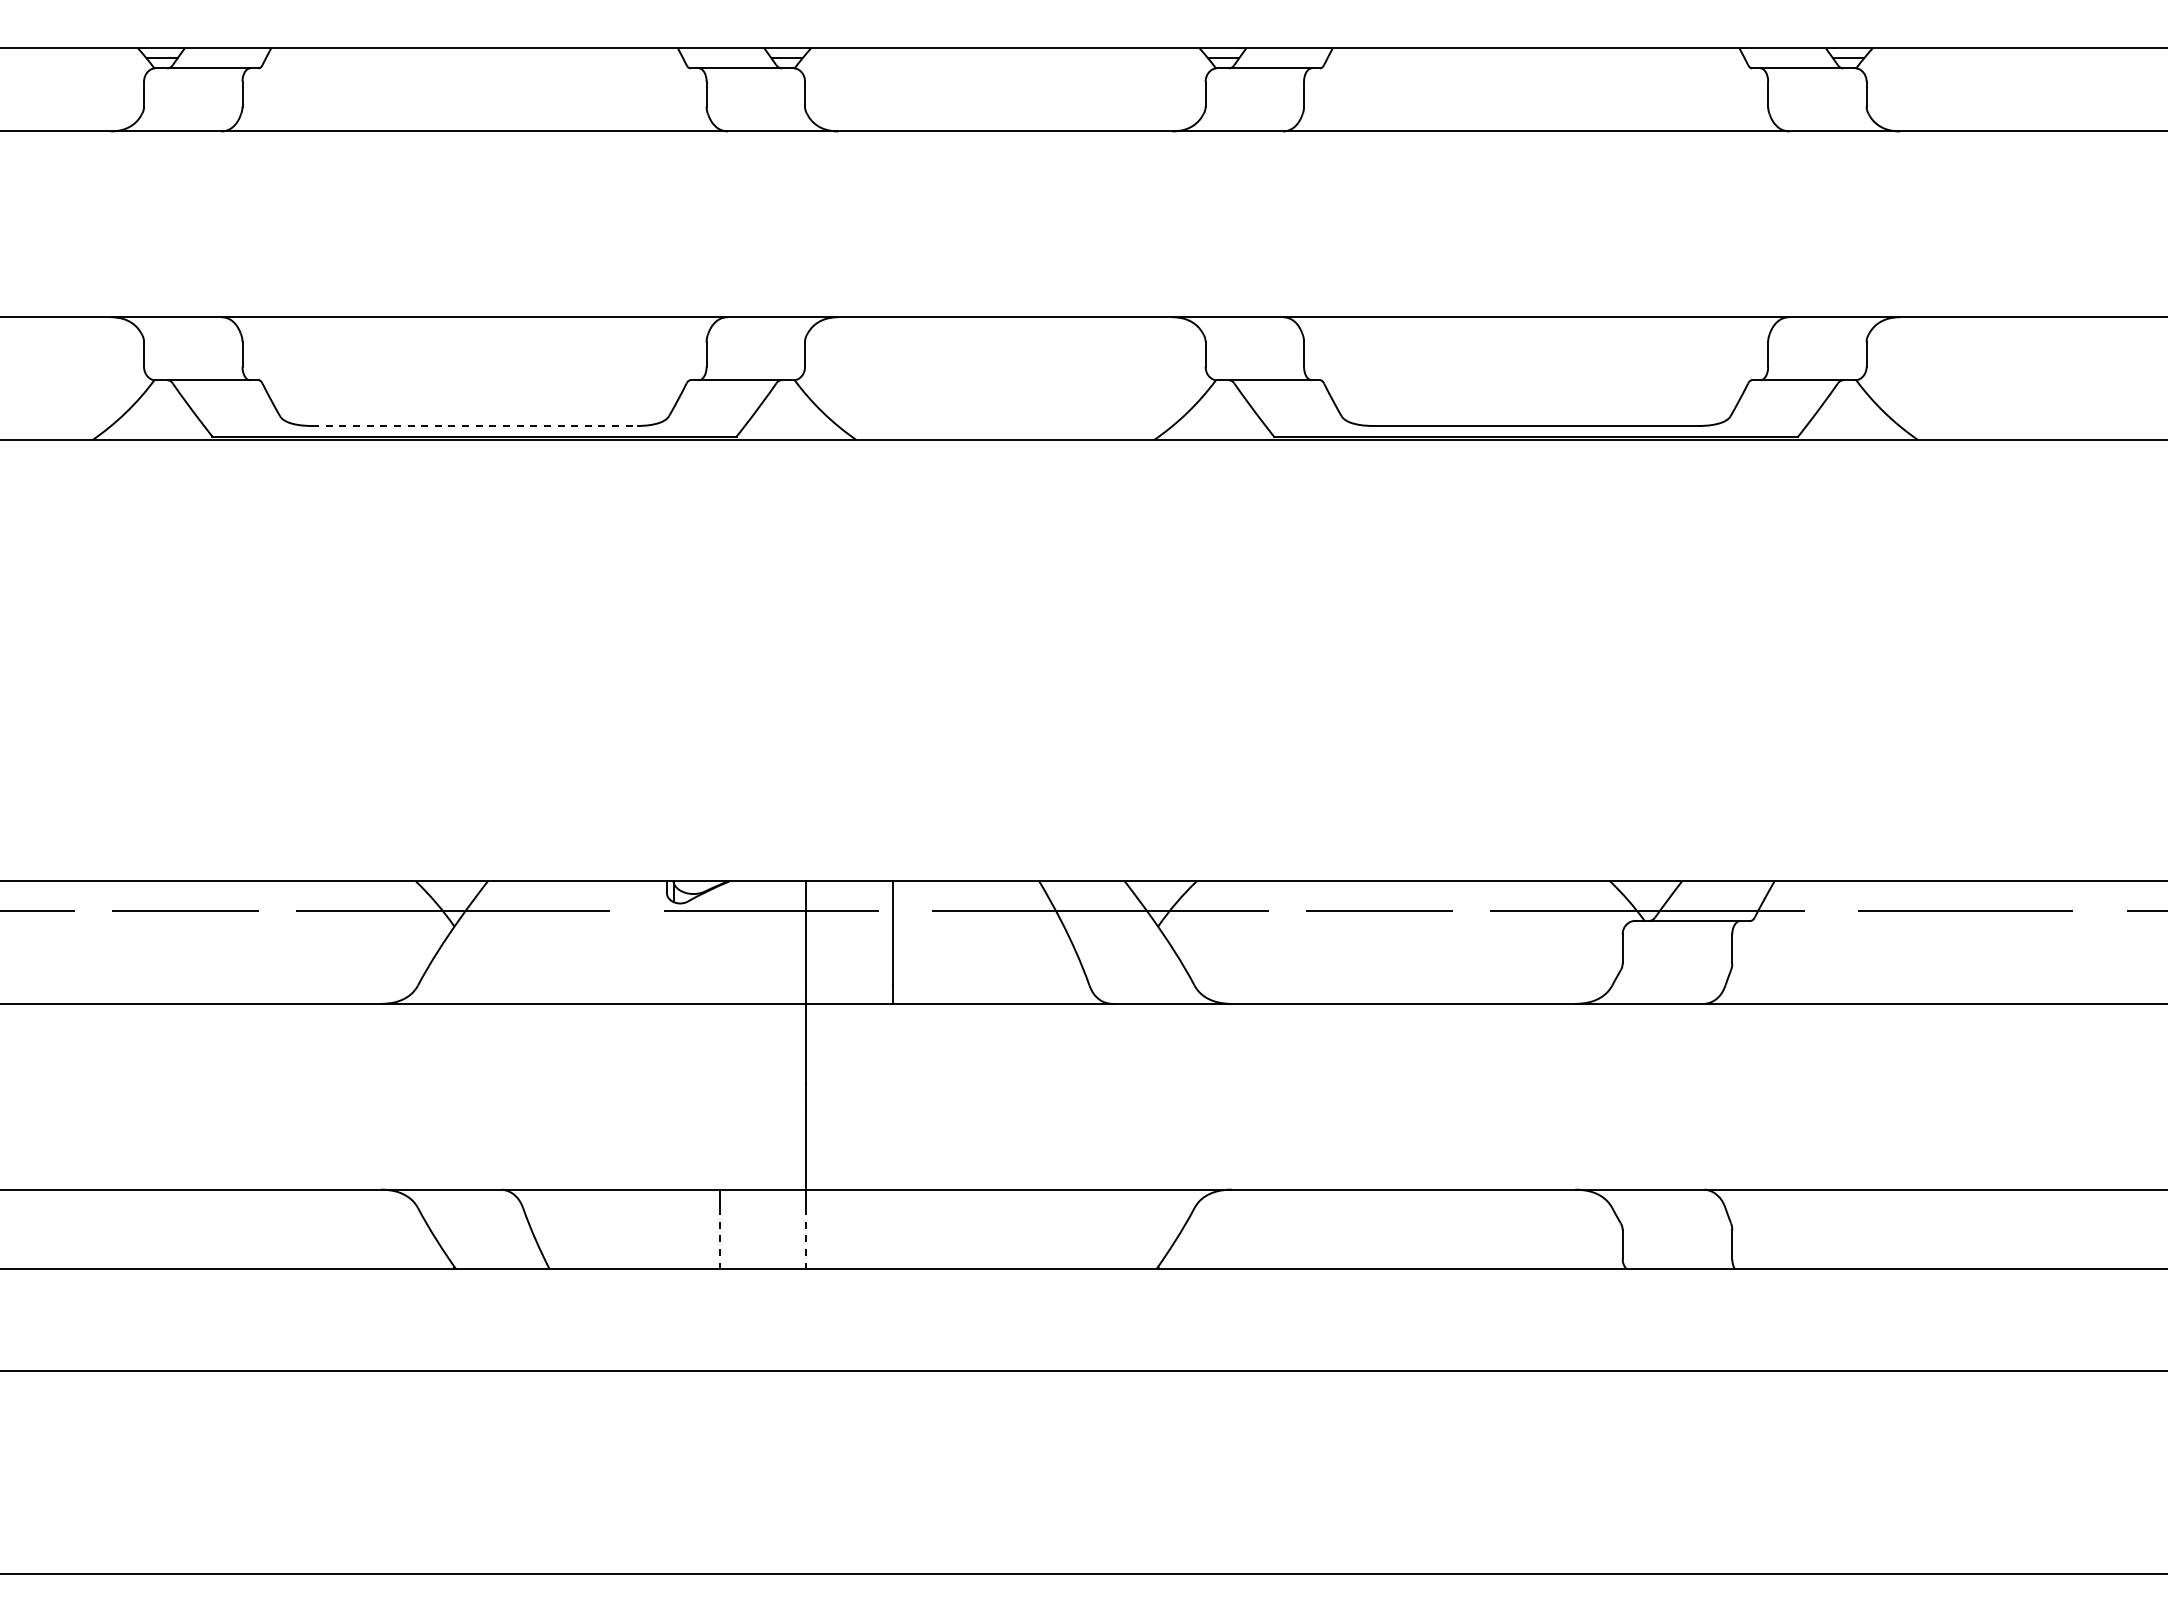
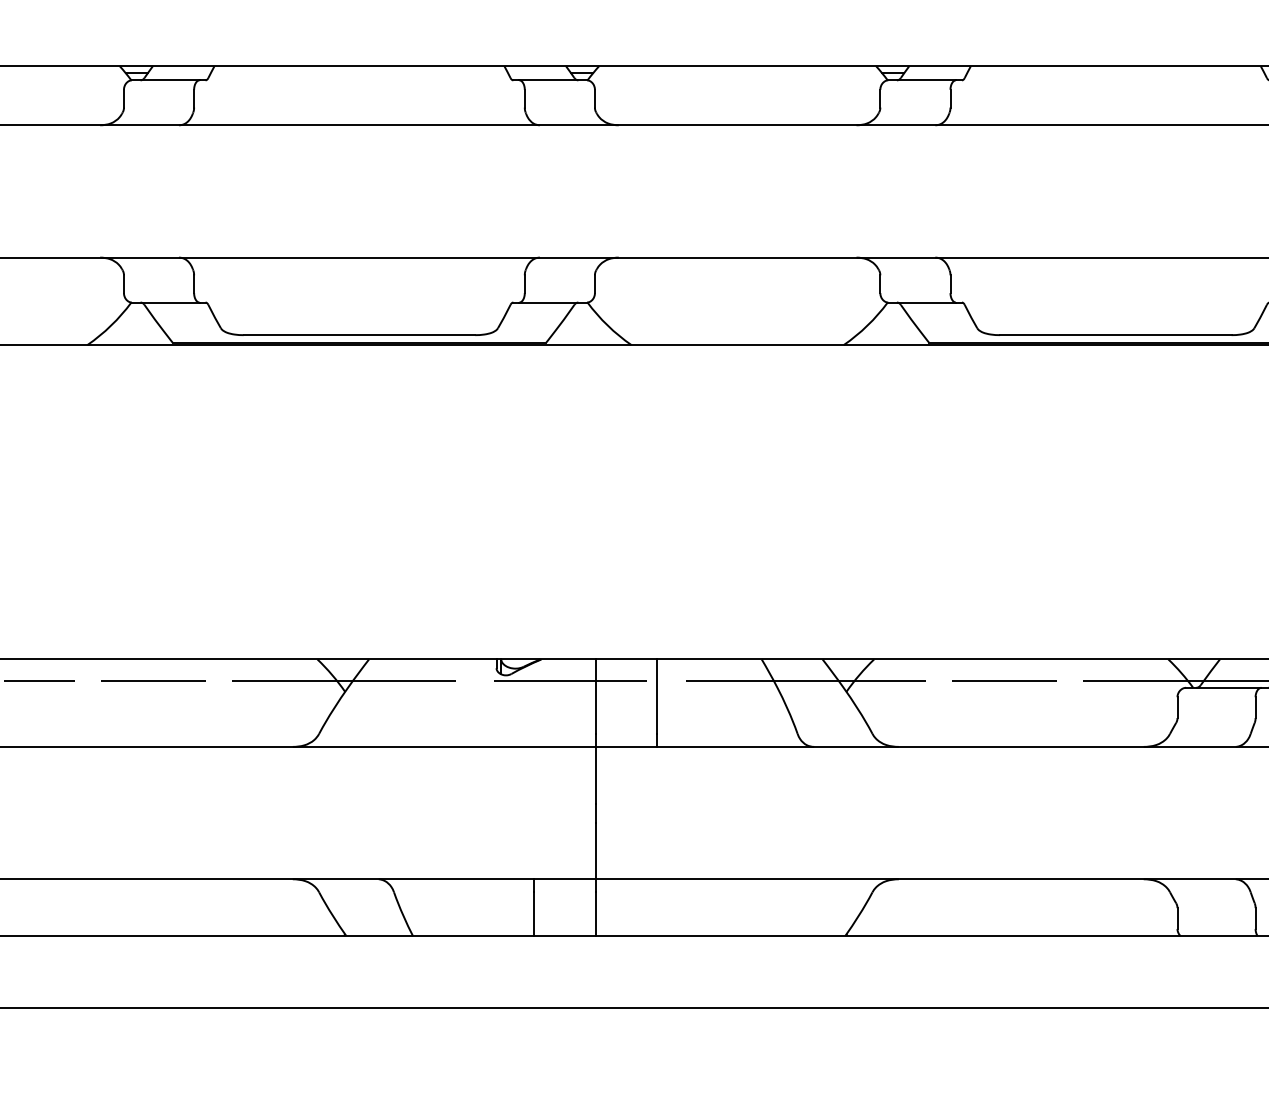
line: (475, 426) -> (360, 335), dashed -> solid
line: (720, 1238) -> (534, 914), dashed -> solid
line: (806, 1238) -> (595, 914), dashed -> solid

